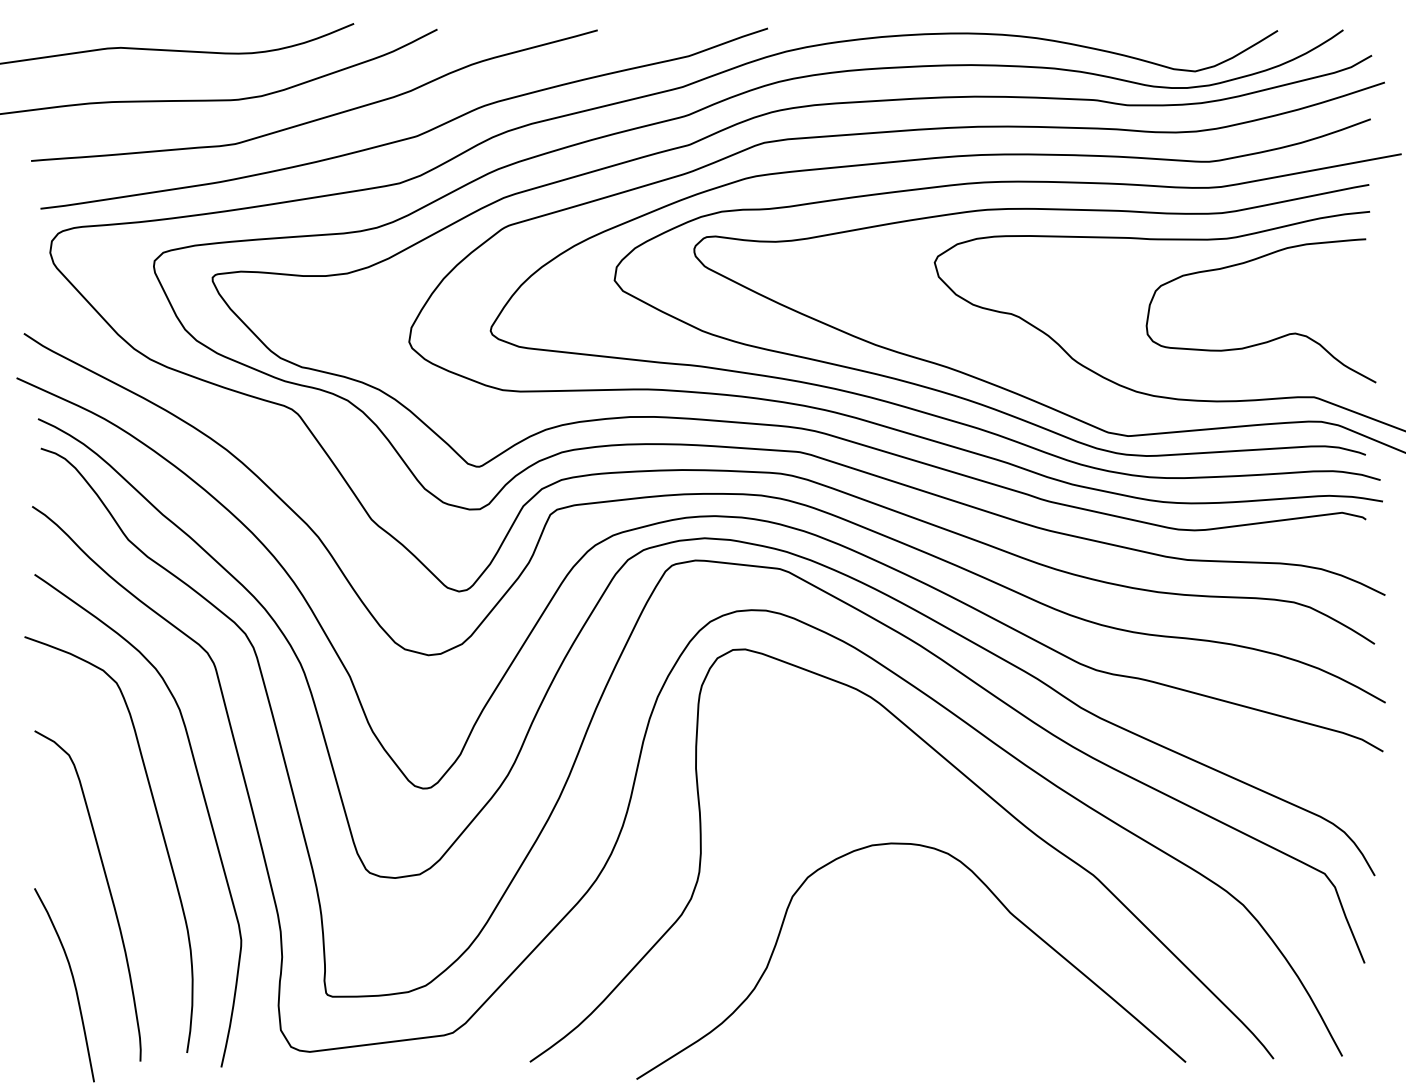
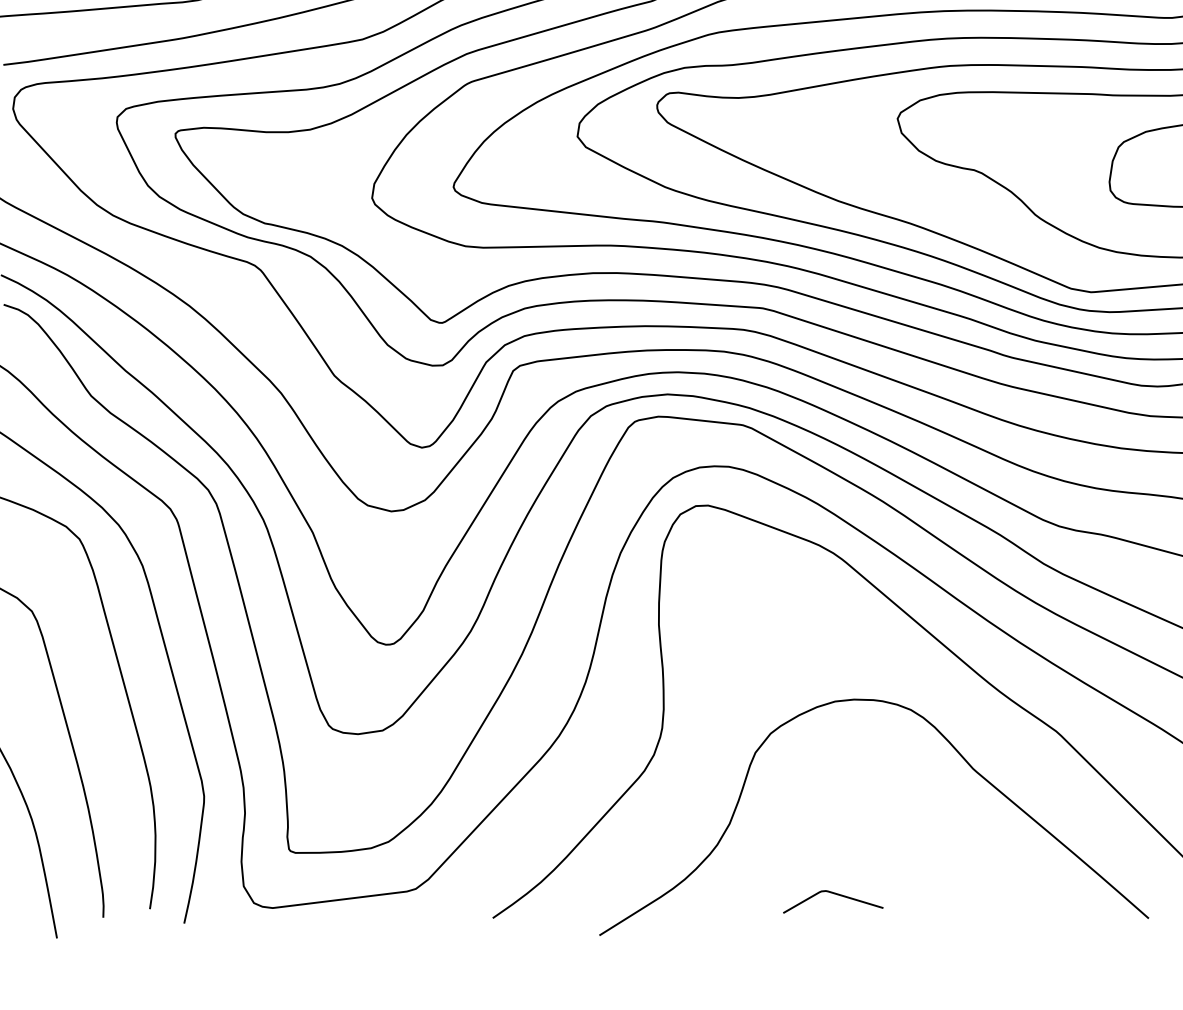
curve: (871, 1038) -> (834, 894), added

